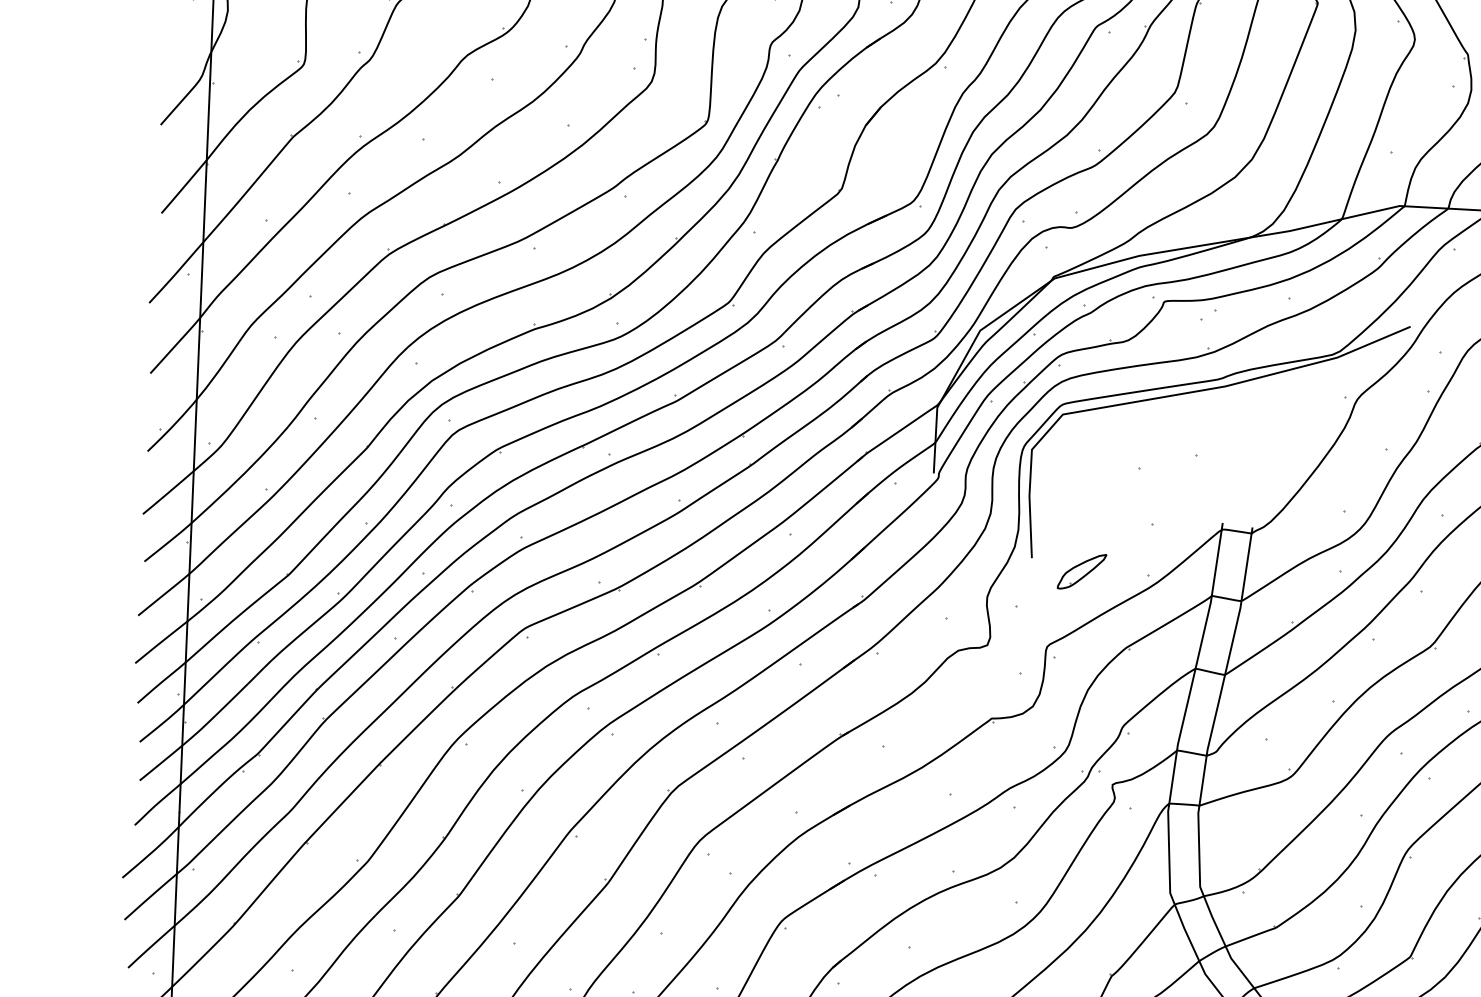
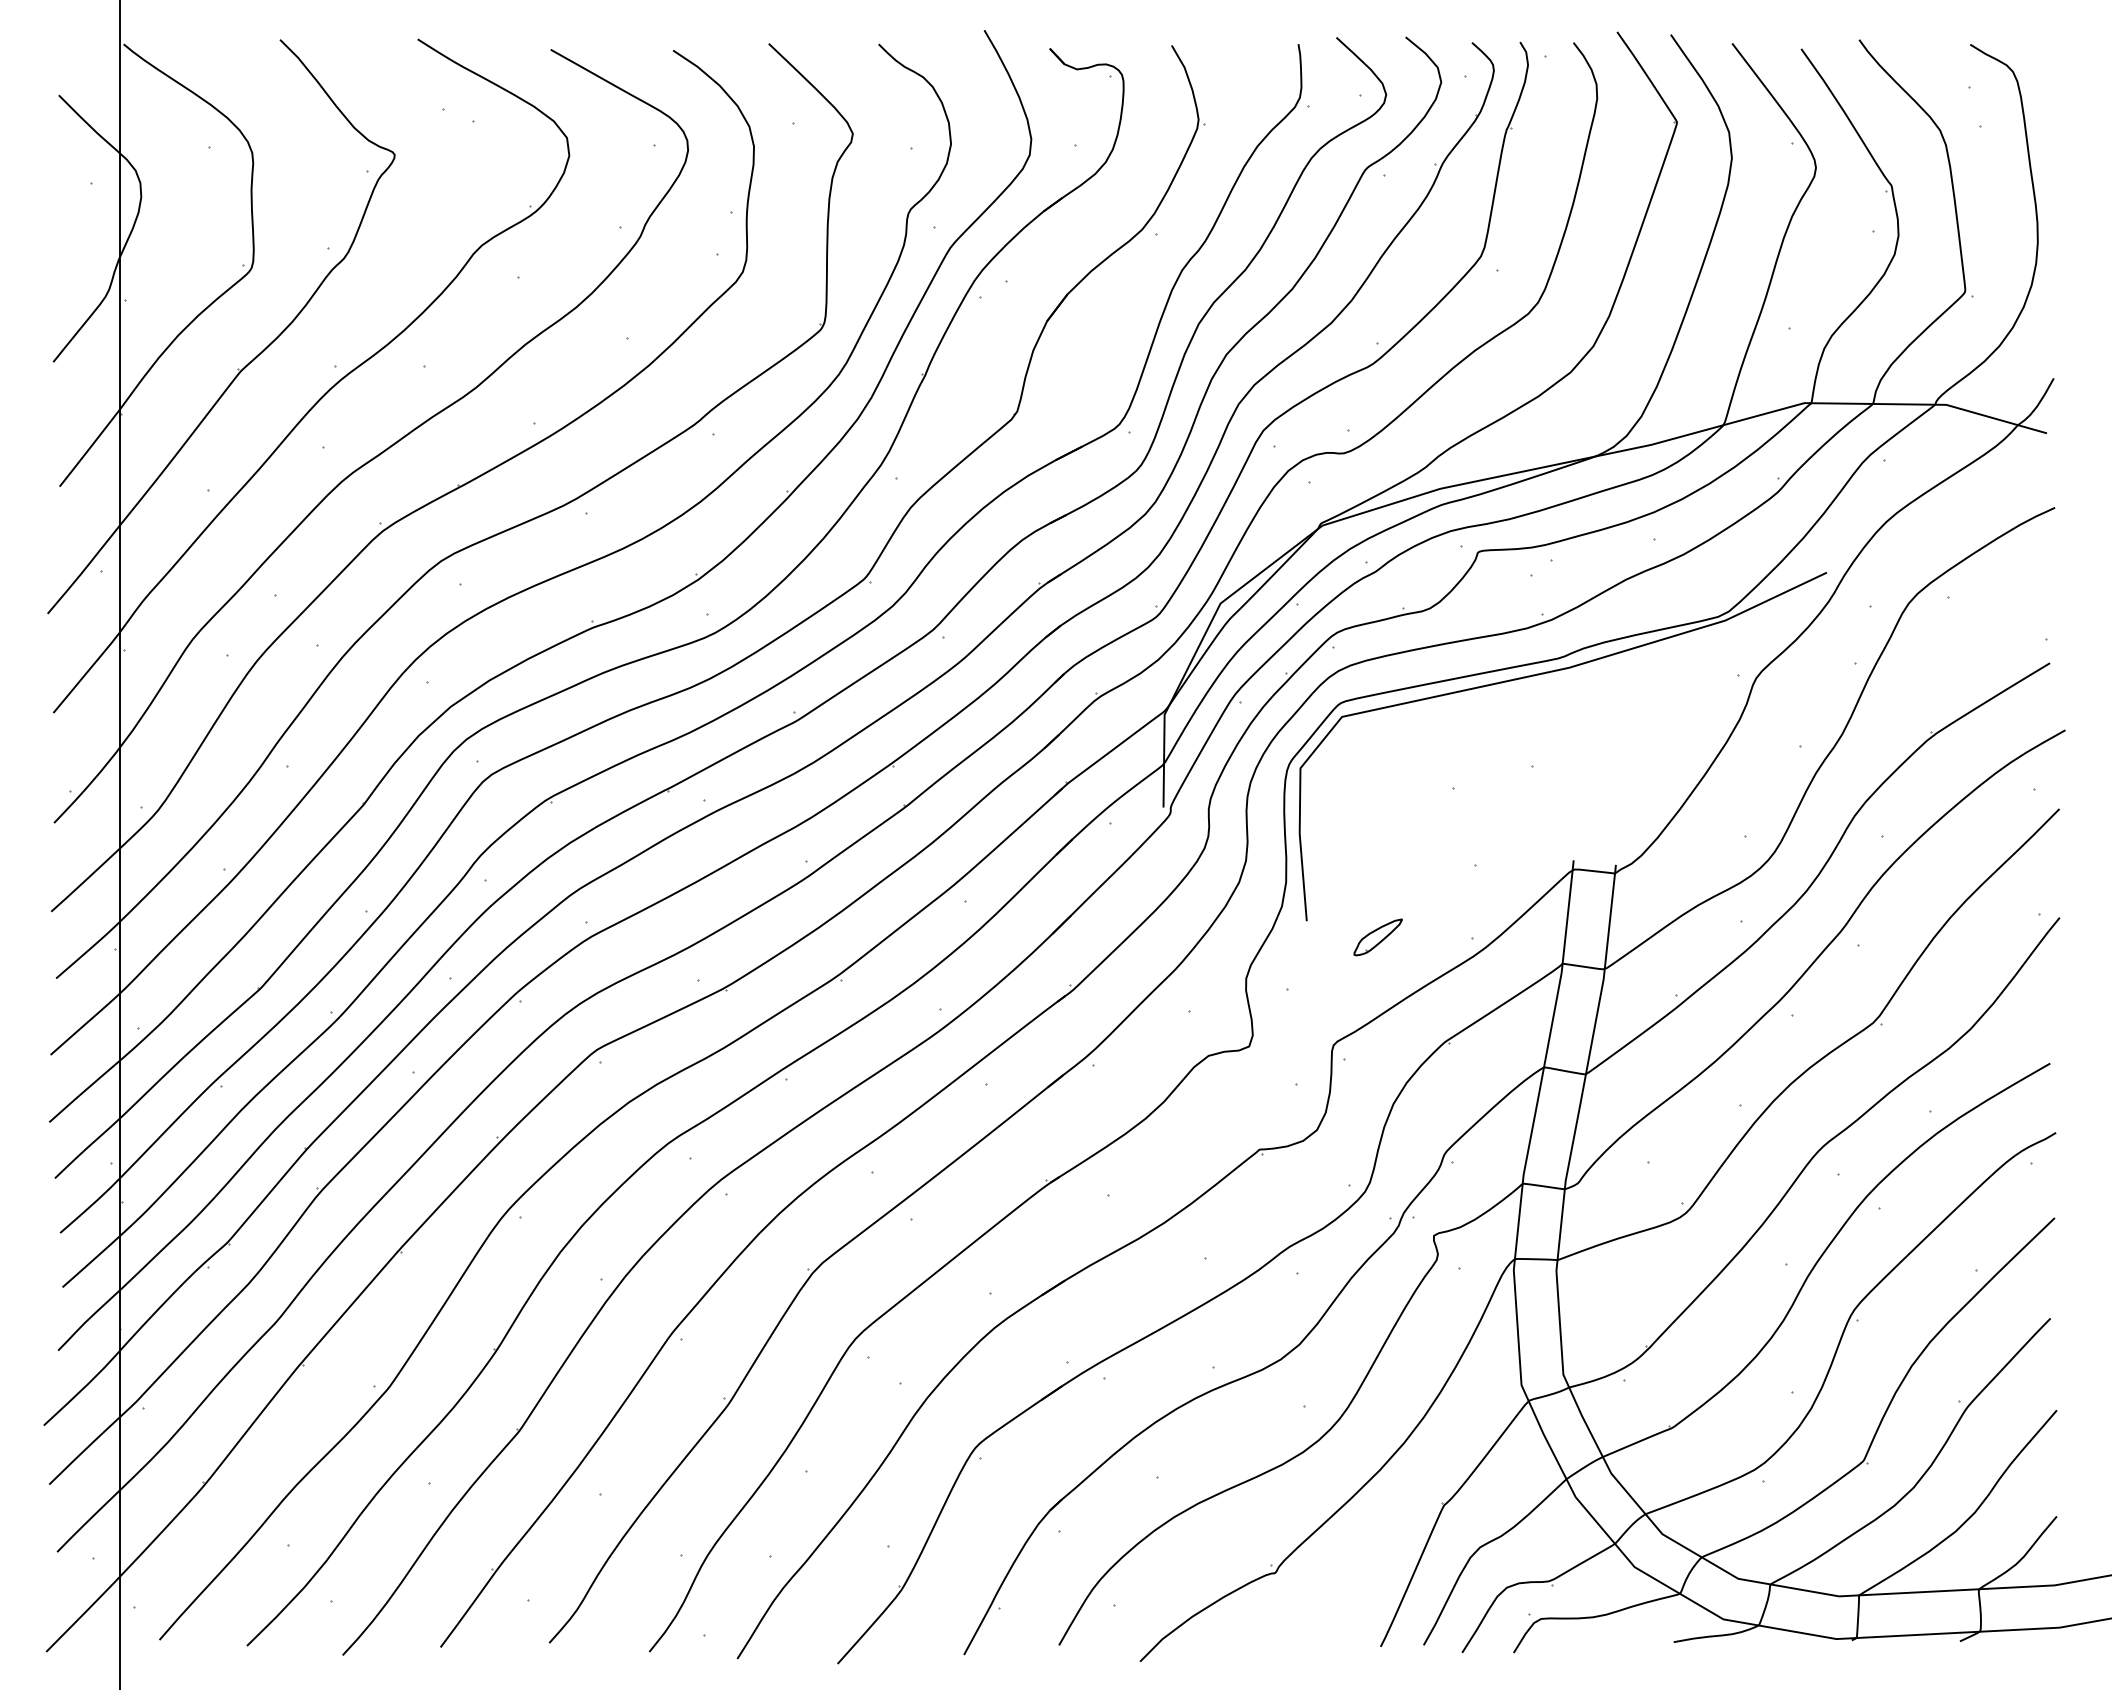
part: (1081, 571) -> (1377, 937), size x0.71

